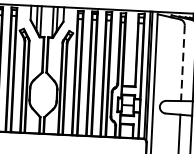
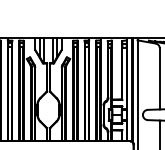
line: (182, 62) -> (159, 78), dashed -> solid

